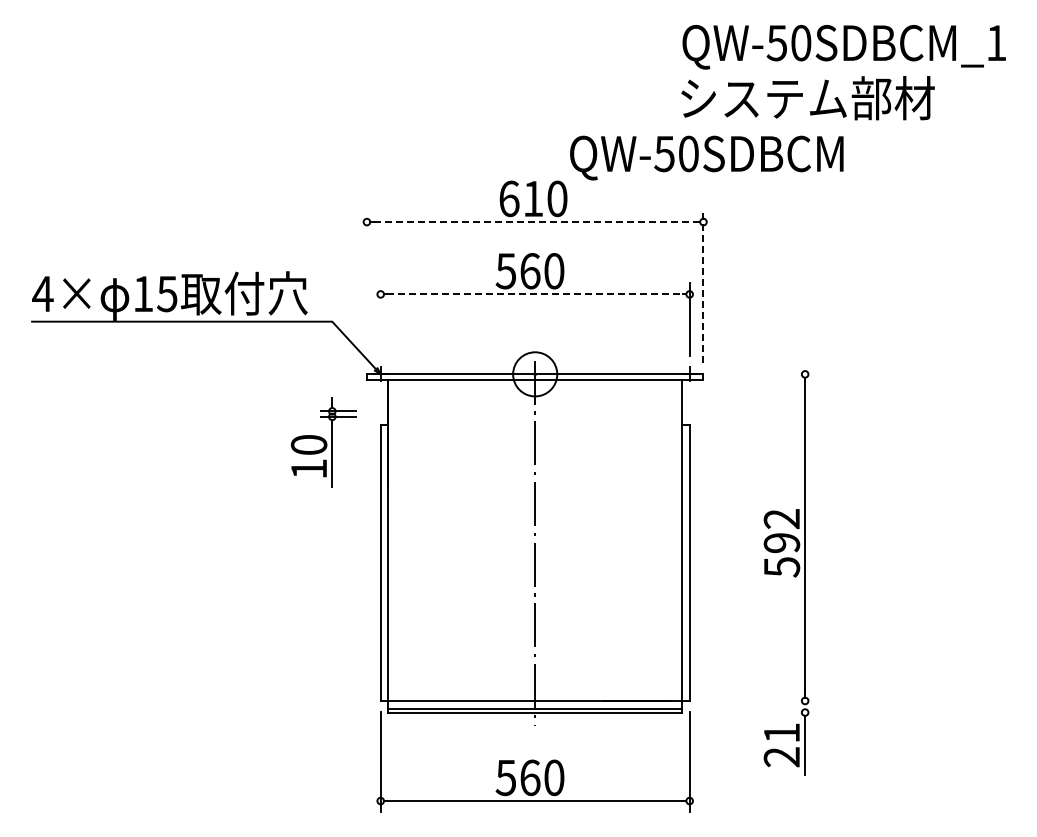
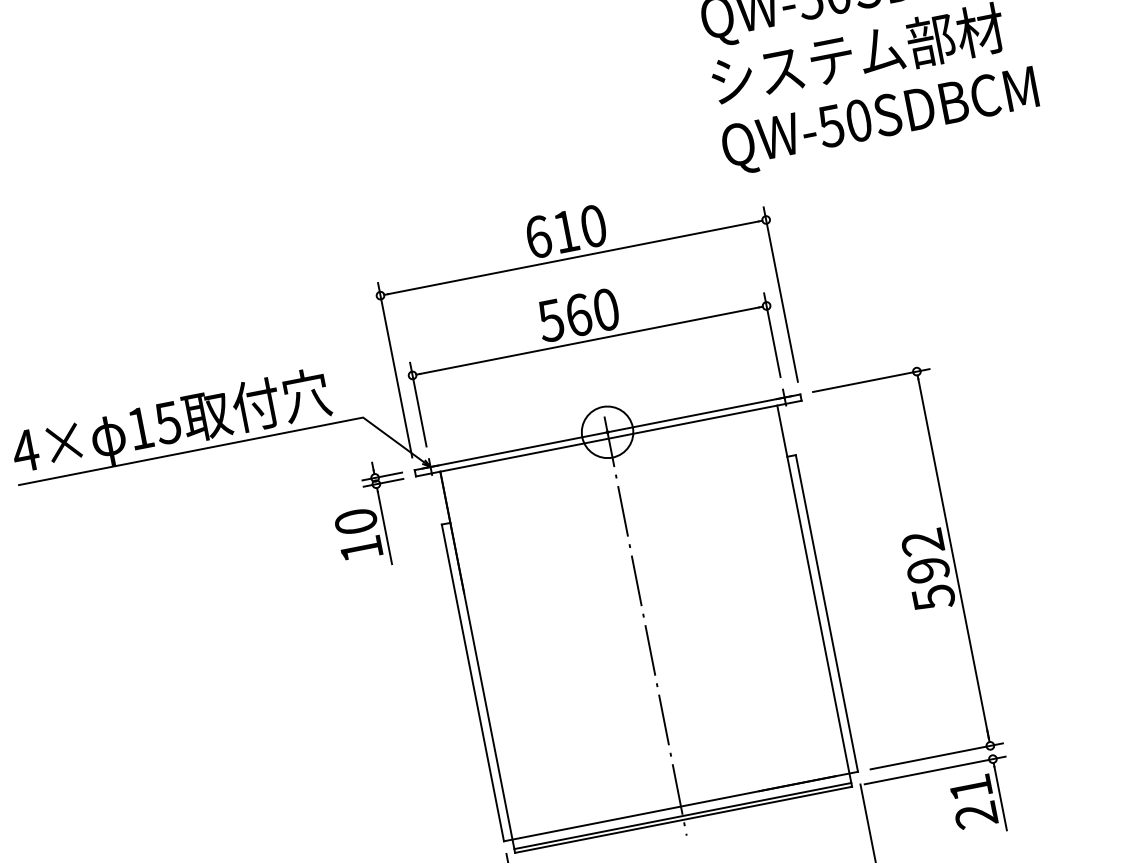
text: (706, 157) -> (880, 120), moved
line: (535, 222) -> (573, 258), dashed -> solid
line: (703, 286) -> (780, 293), dashed -> solid
line: (366, 287) -> (394, 370), added
line: (535, 294) -> (589, 340), dashed -> solid
line: (380, 319) -> (417, 404), added
line: (765, 374) -> (871, 380), added
part: (323, 442) -> (371, 515), moved
line: (758, 700) -> (936, 755), added
line: (754, 712) -> (934, 770), added

